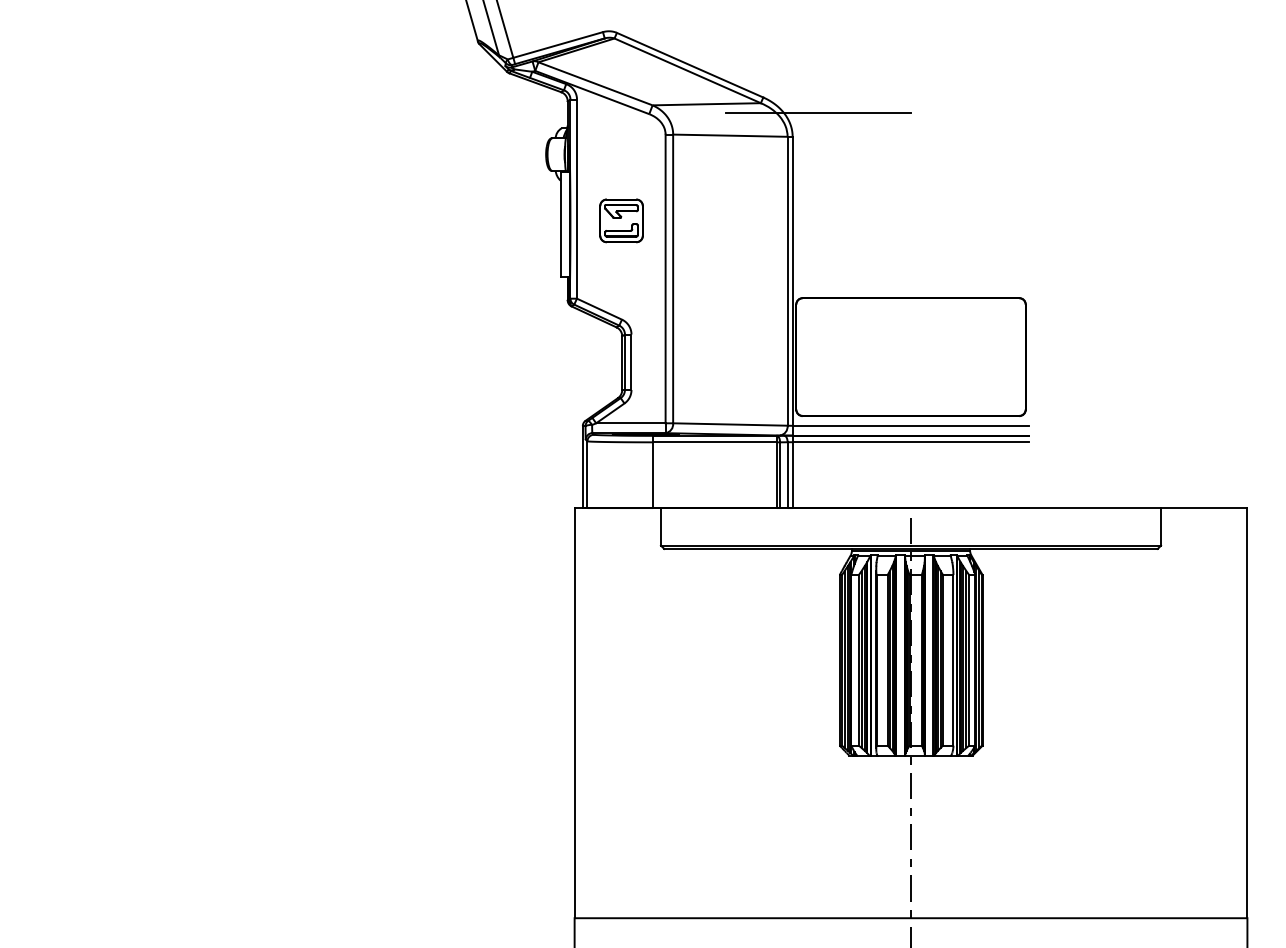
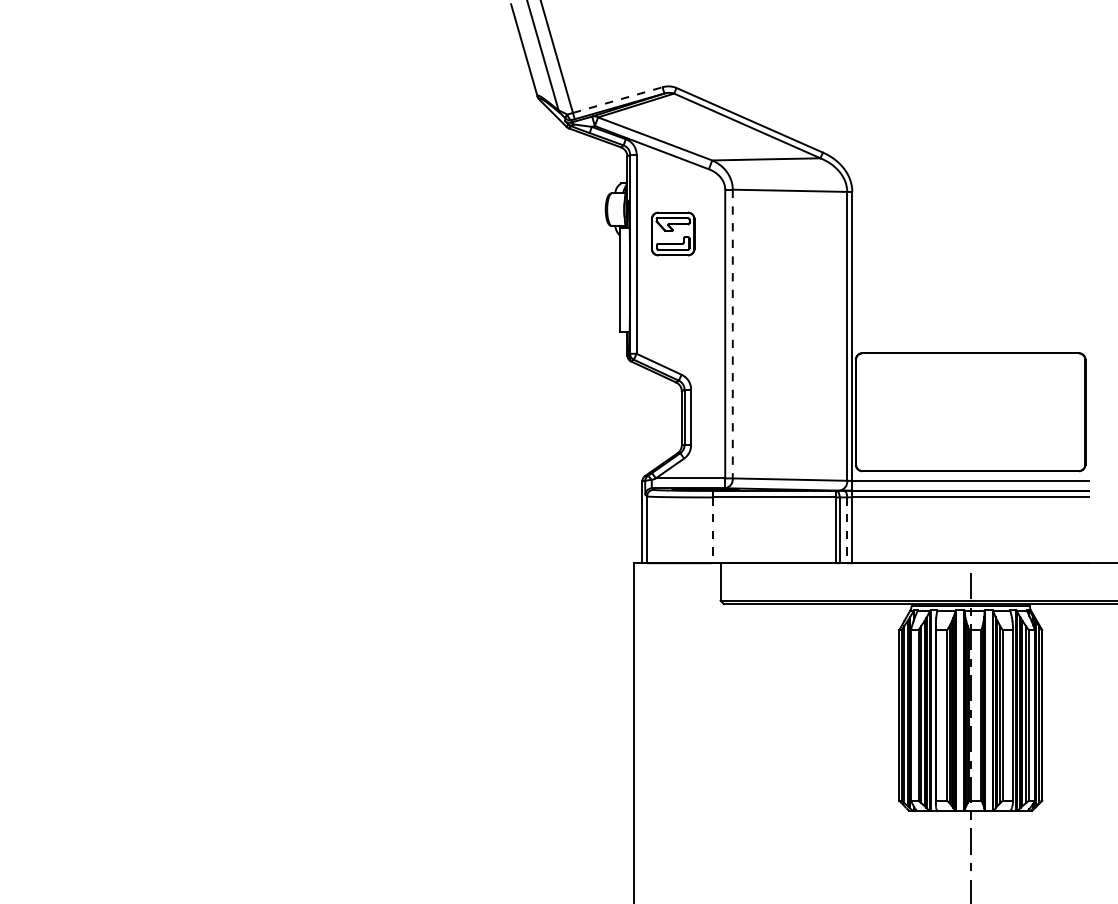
line: (558, 45) -> (618, 100), solid -> dashed
line: (818, 112) -> (878, 167), removed
part: (621, 220) -> (673, 233), moved
line: (673, 279) -> (733, 334), solid -> dashed
line: (653, 475) -> (713, 530), solid -> dashed
line: (787, 475) -> (847, 530), solid -> dashed

